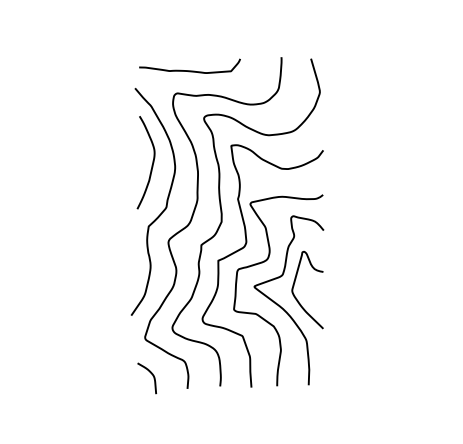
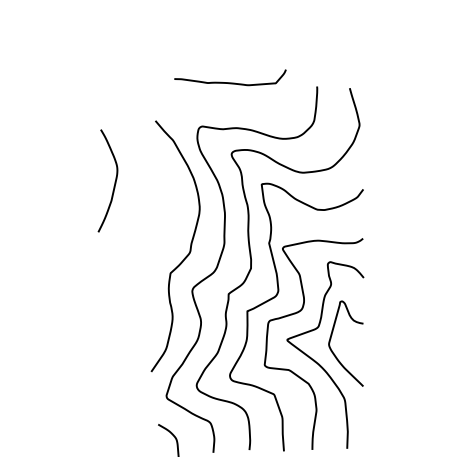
curve: (189, 70) -> (229, 82), moved
curve: (151, 165) -> (113, 184), moved

